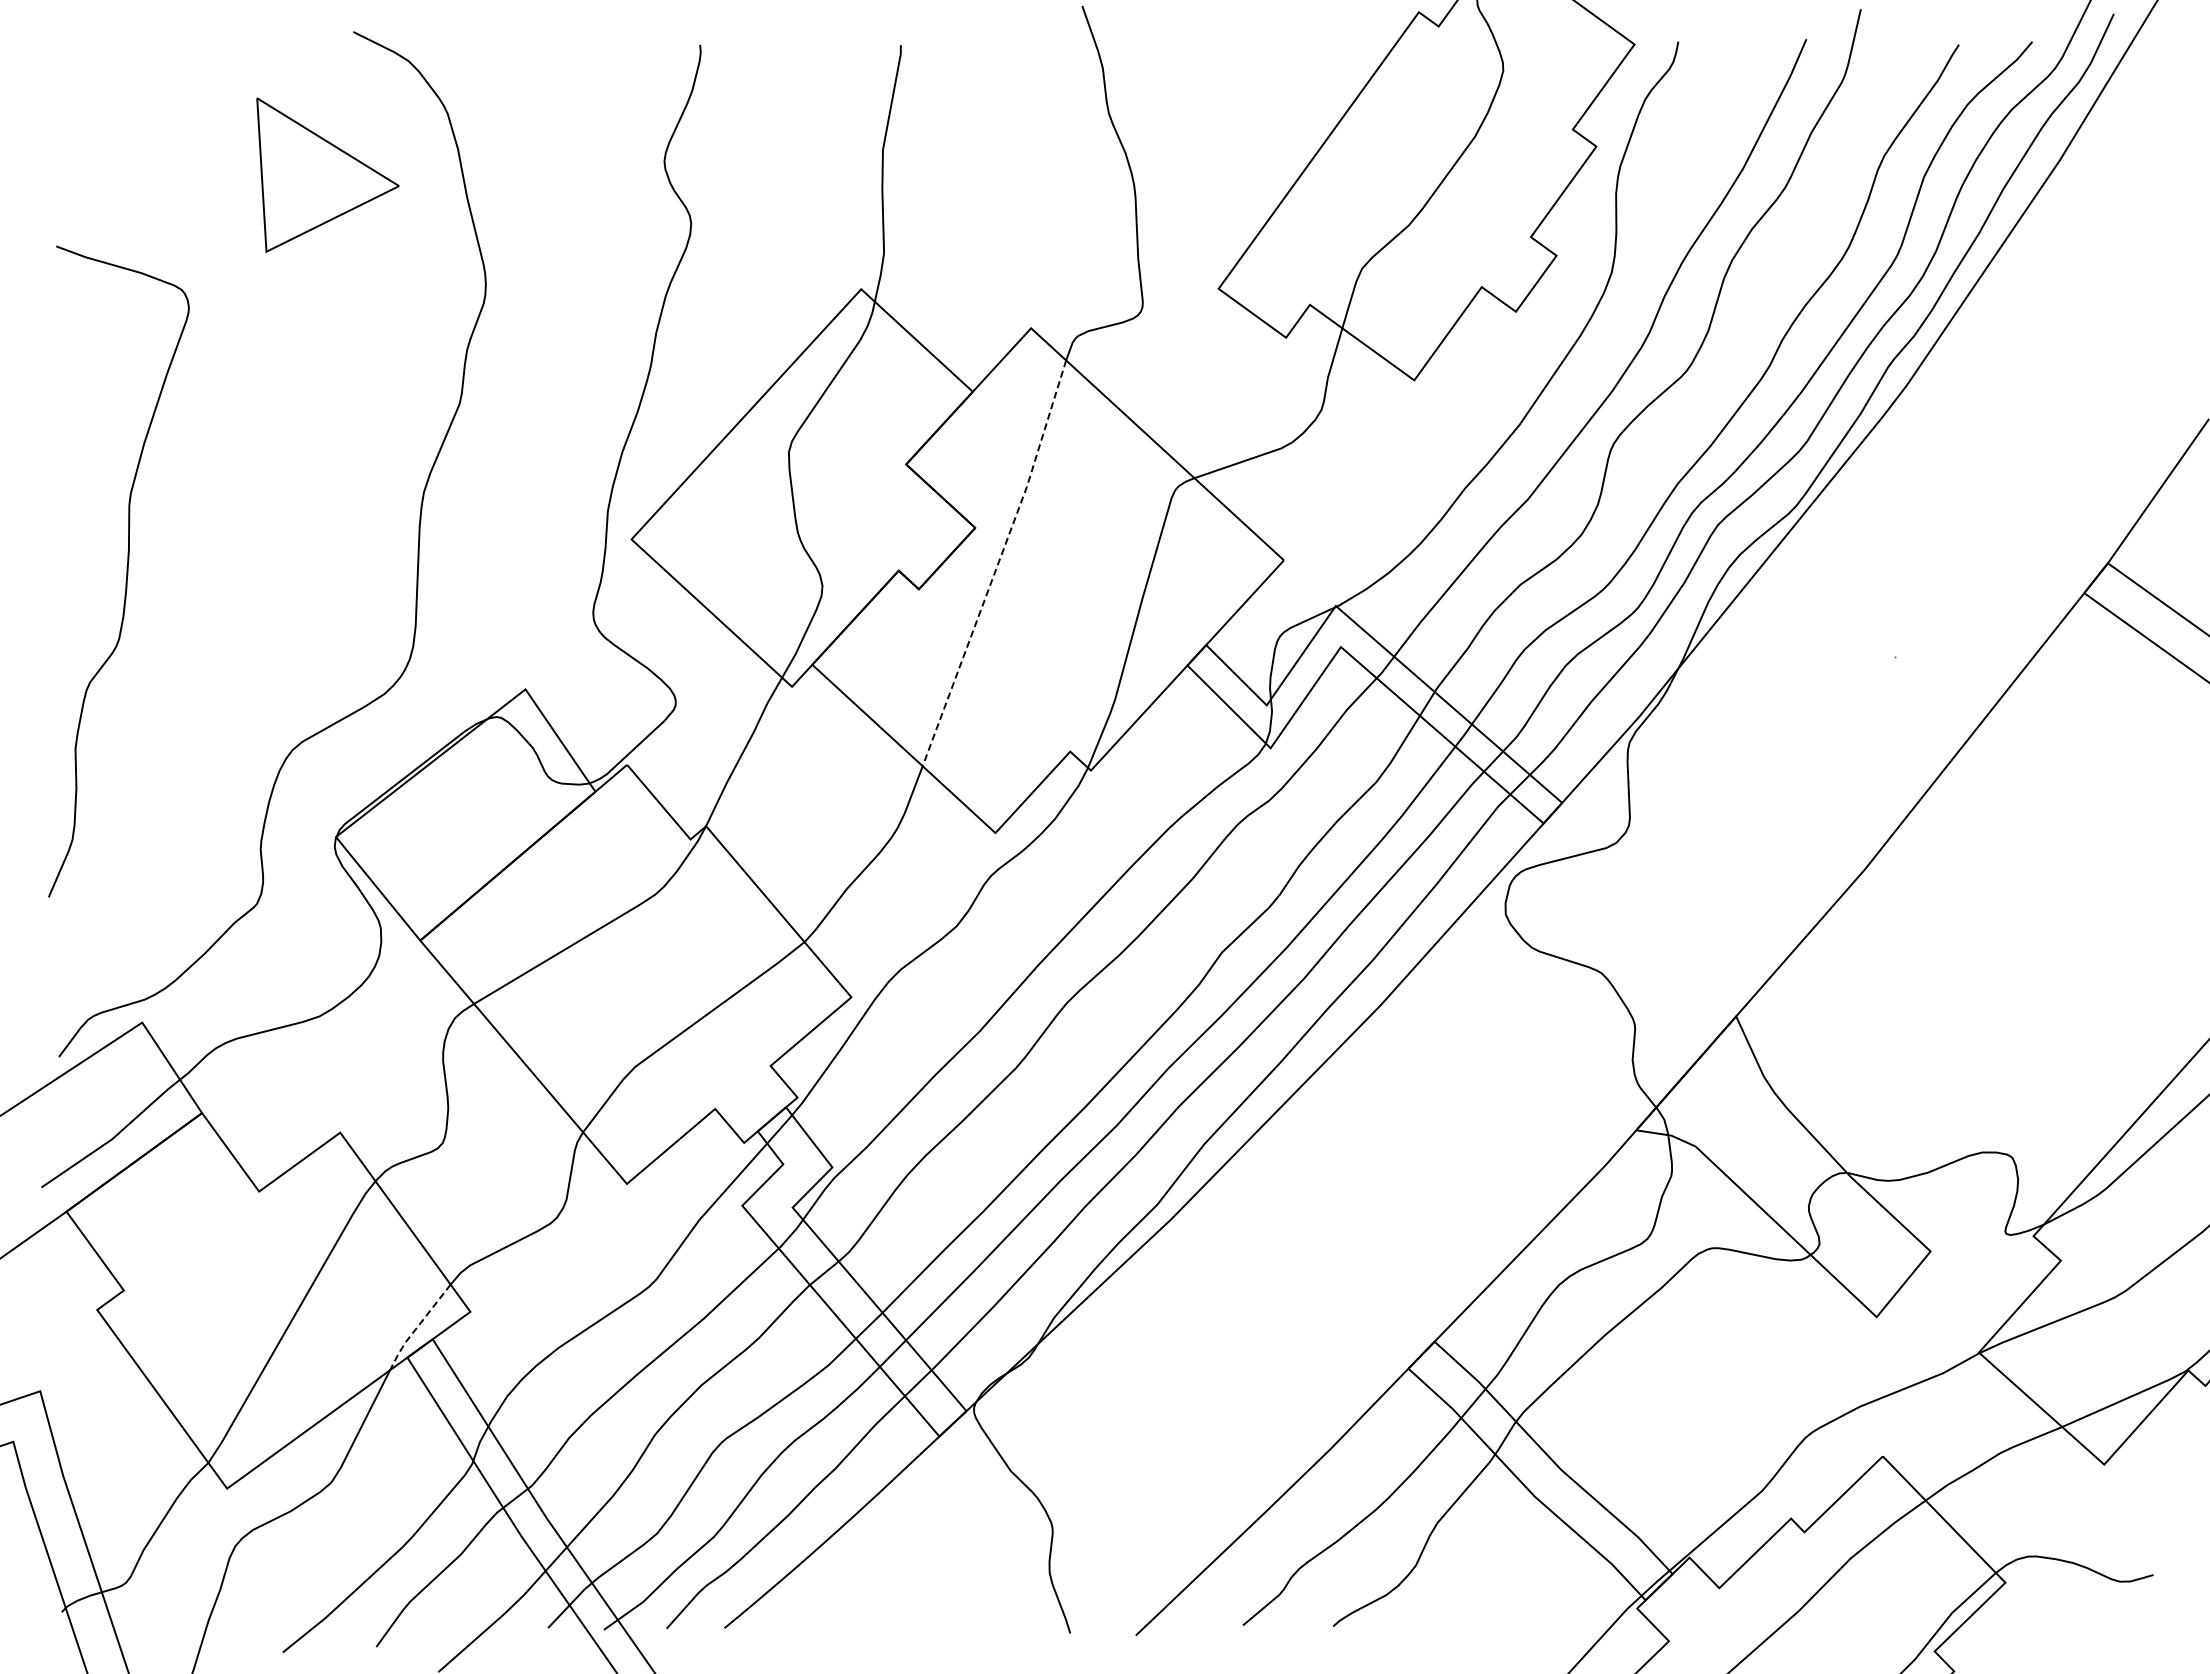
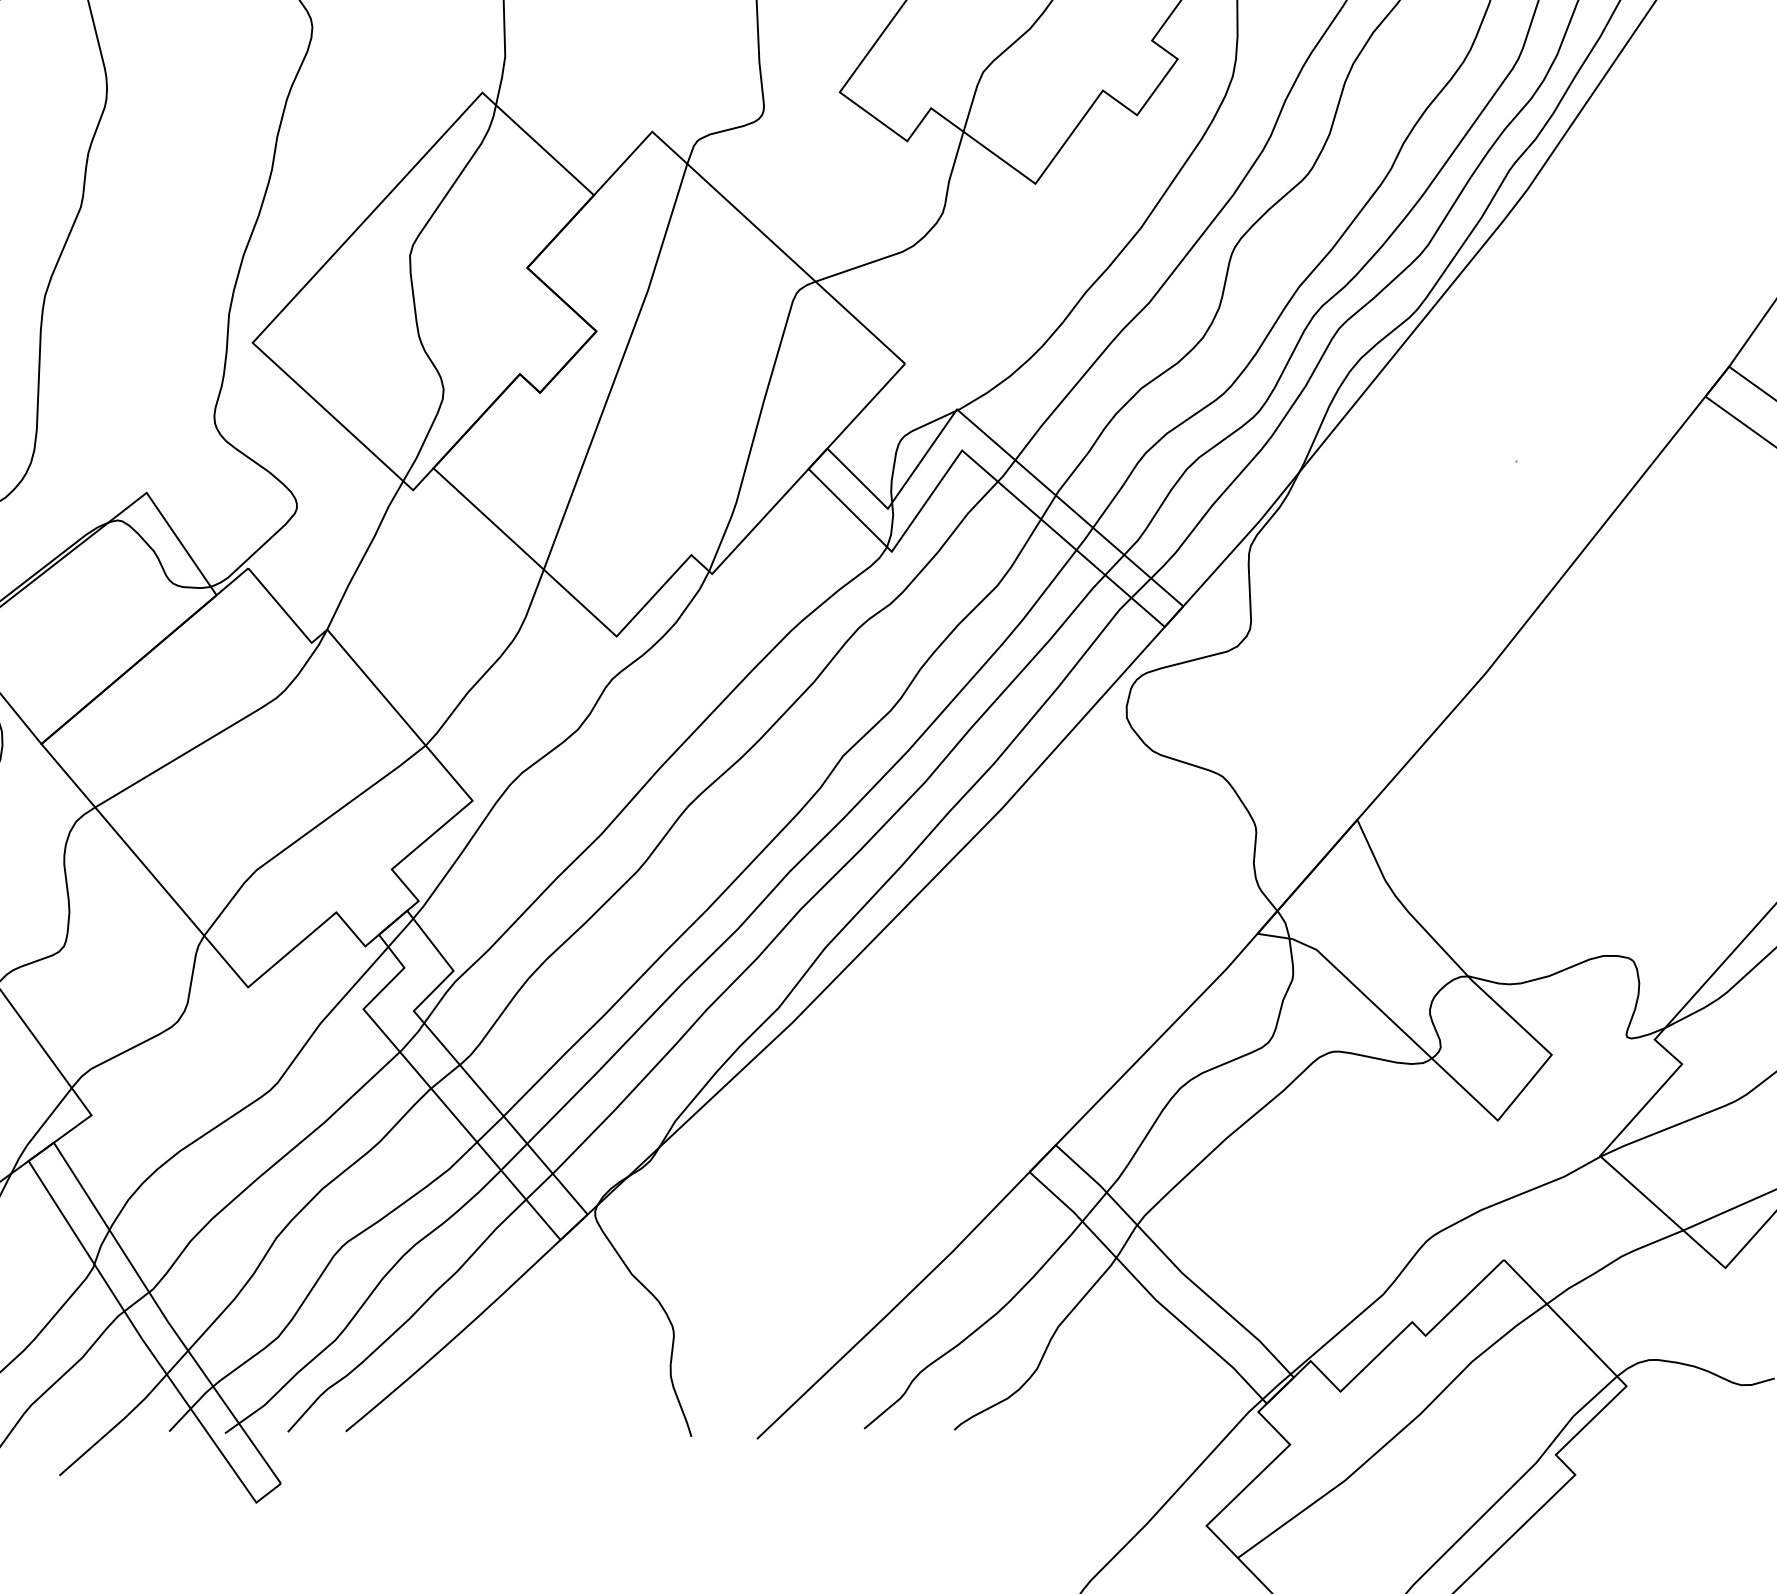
line: (998, 564) -> (619, 367), dashed -> solid
line: (416, 1327) -> (37, 1130), dashed -> solid

